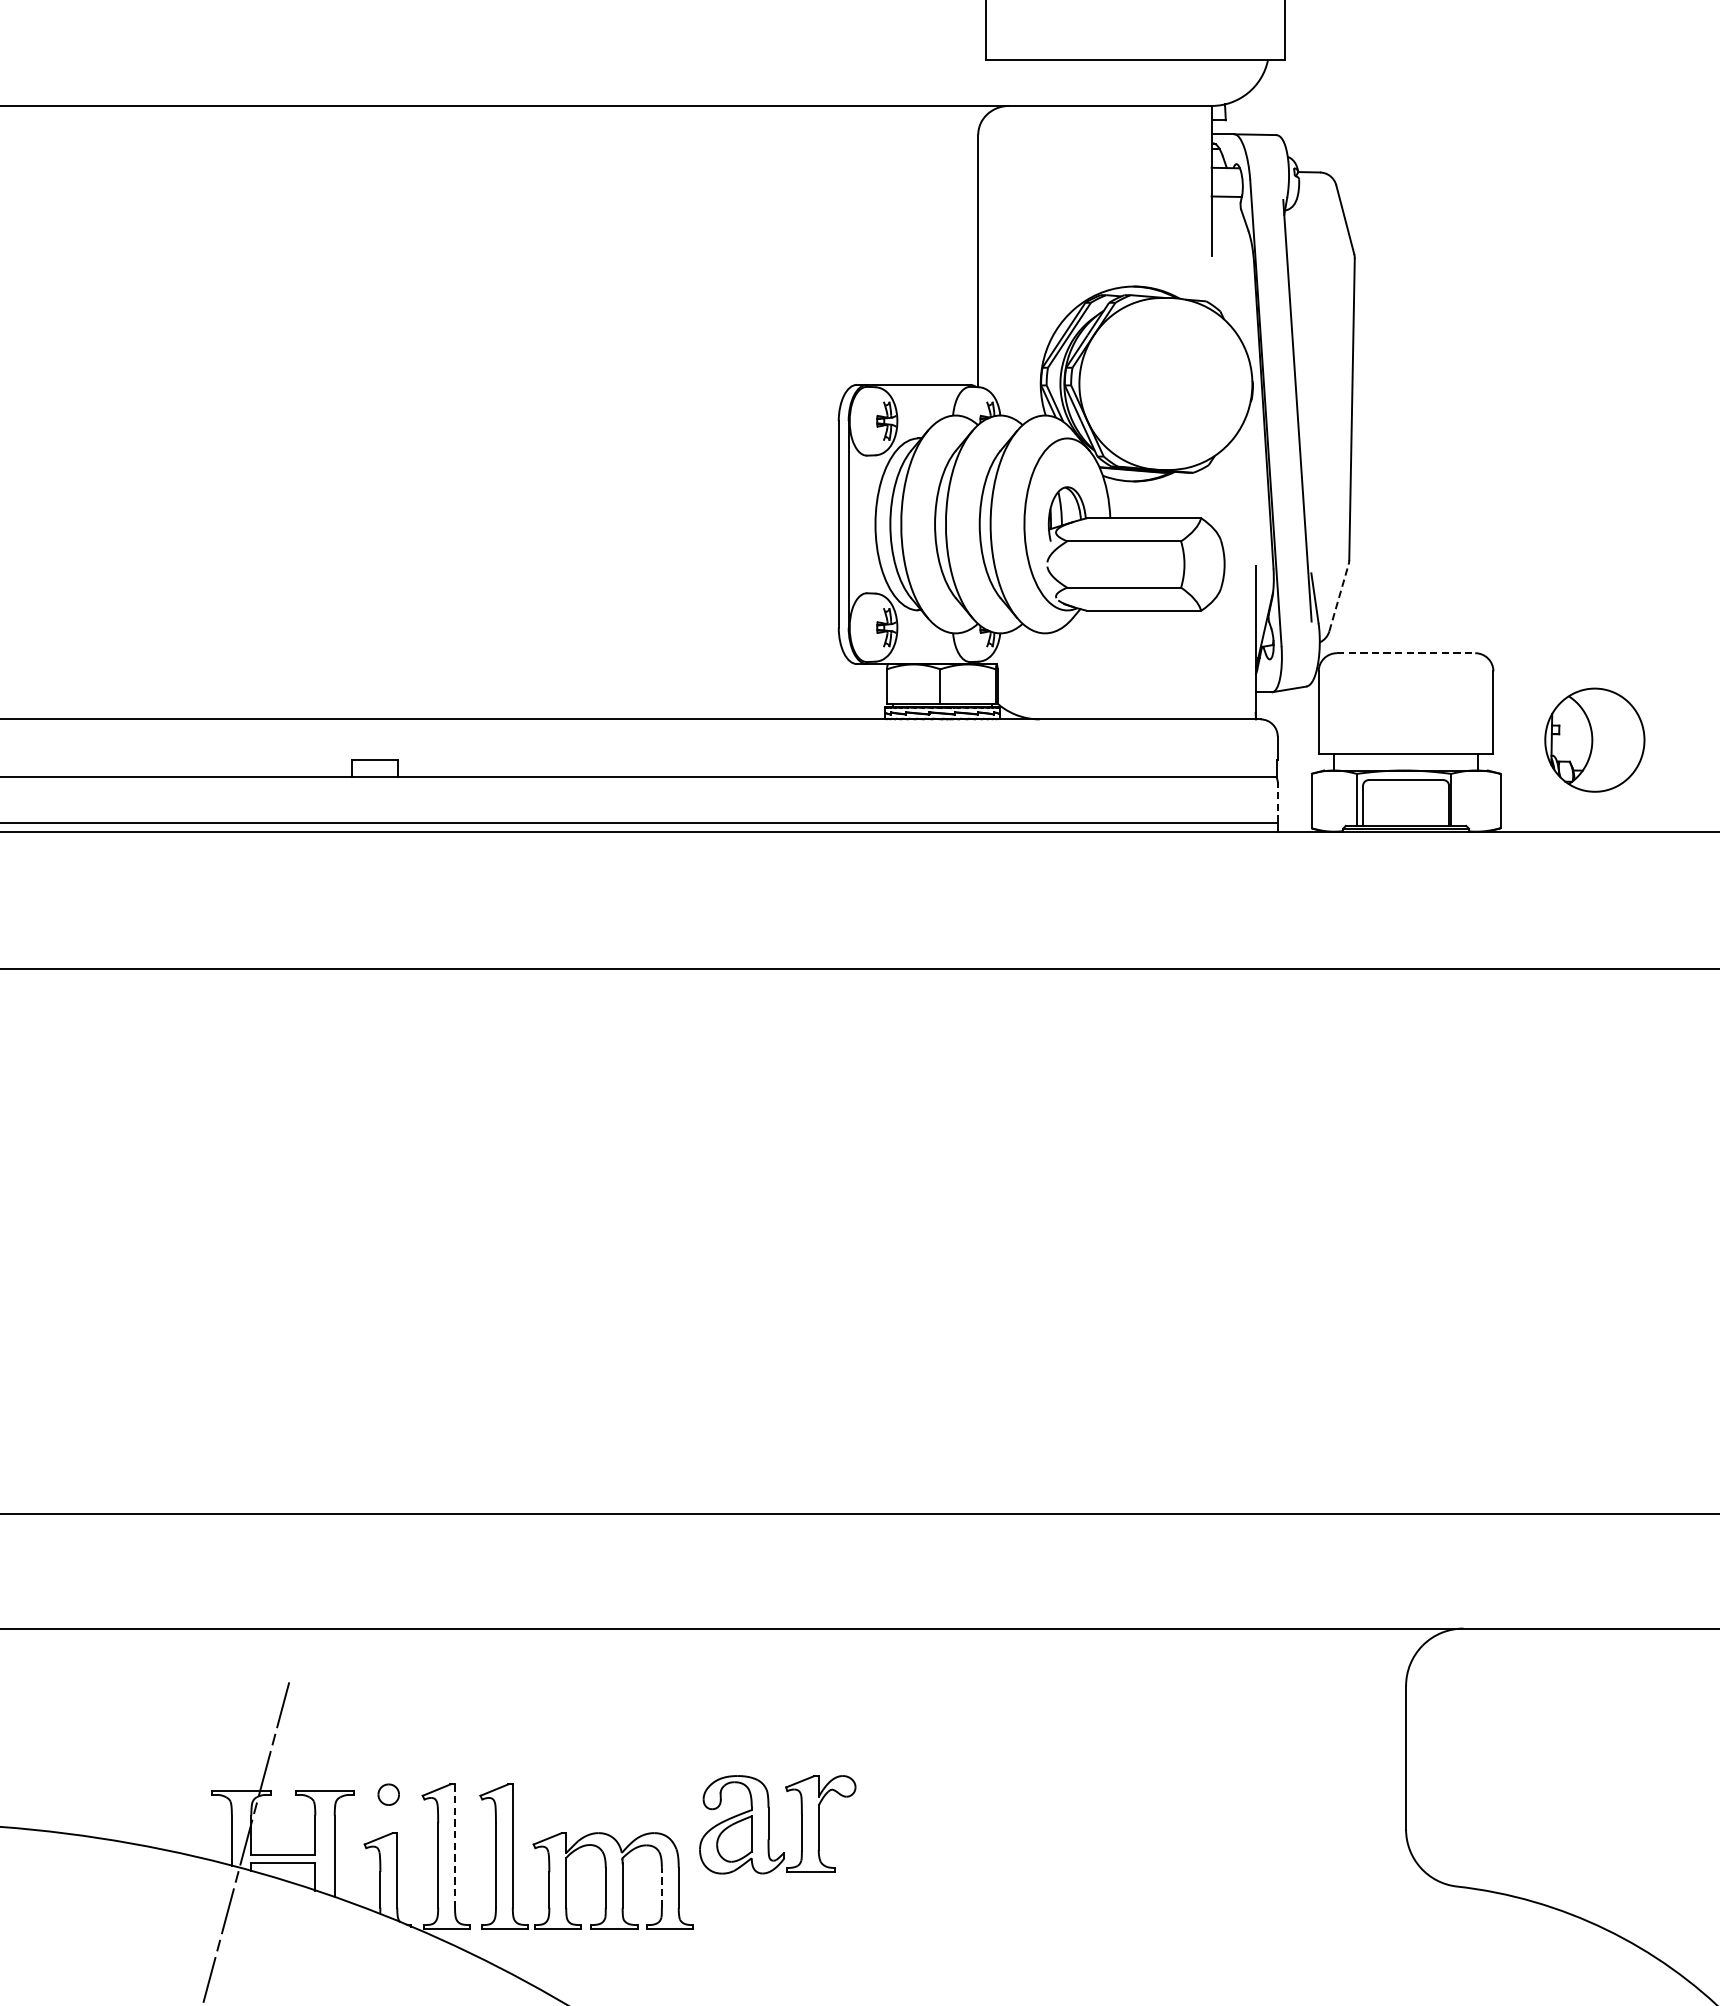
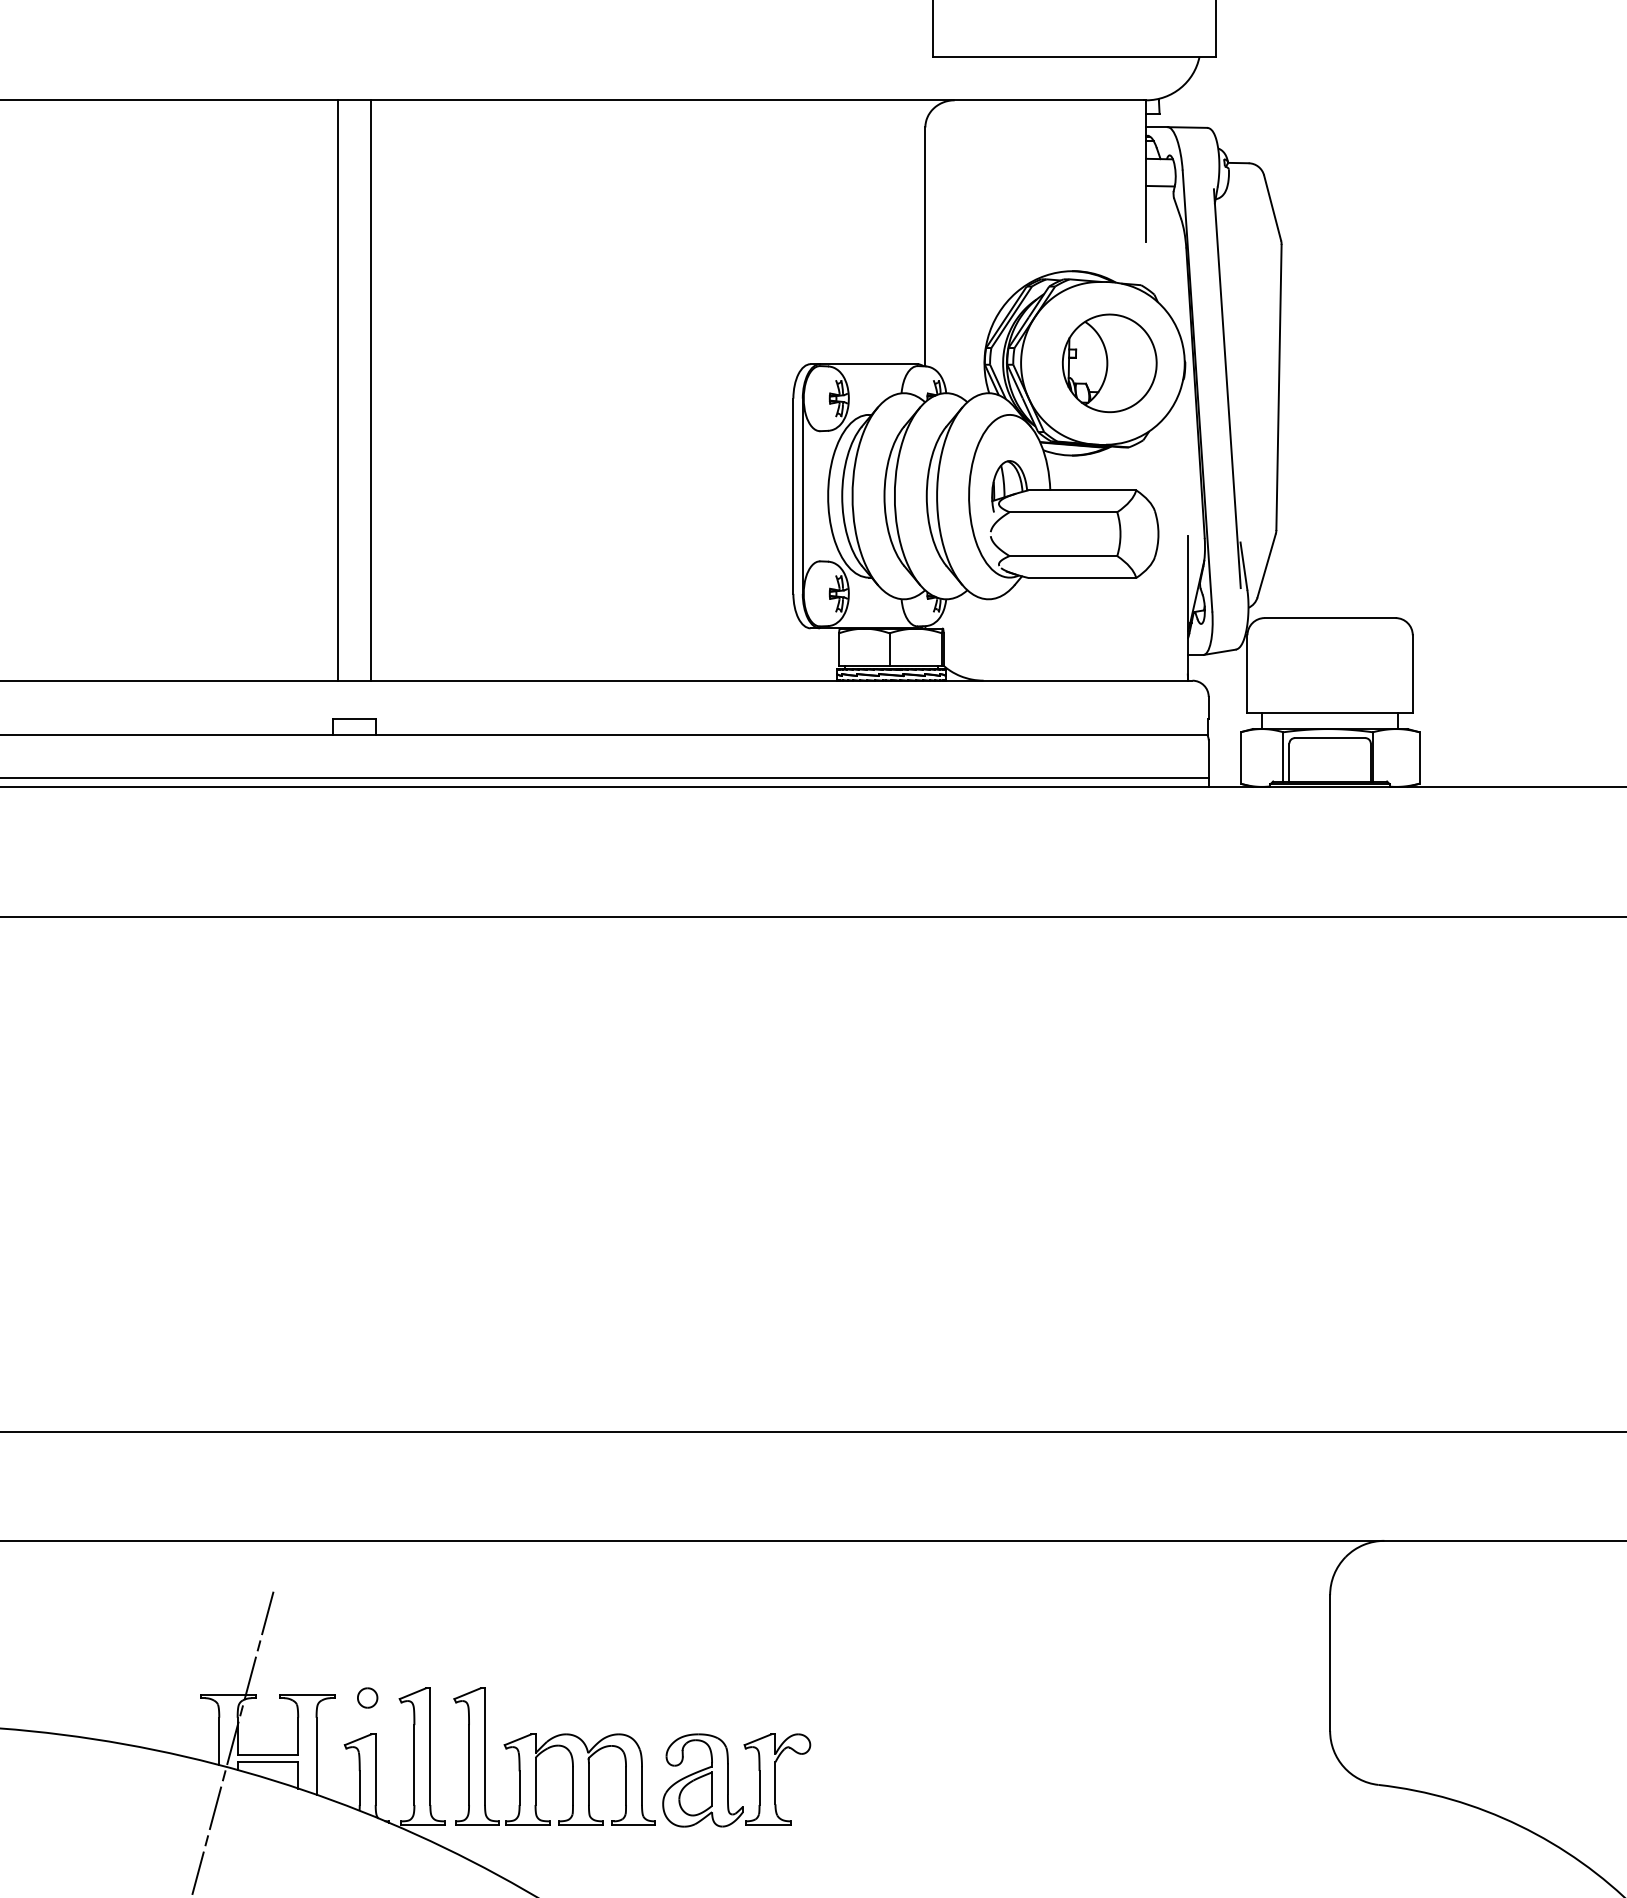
line: (357, 412) -> (338, 390), added
line: (391, 412) -> (370, 390), added
line: (1338, 597) -> (1266, 565), dashed -> solid
line: (1406, 653) -> (1330, 618), dashed -> solid
part: (1594, 740) -> (1109, 363), moved
line: (1277, 802) -> (1208, 759), dashed -> solid
part: (769, 1824) -> (728, 1780), moved
line: (455, 1847) -> (430, 1747), dashed -> solid
line: (662, 1888) -> (626, 1786), dashed -> solid

